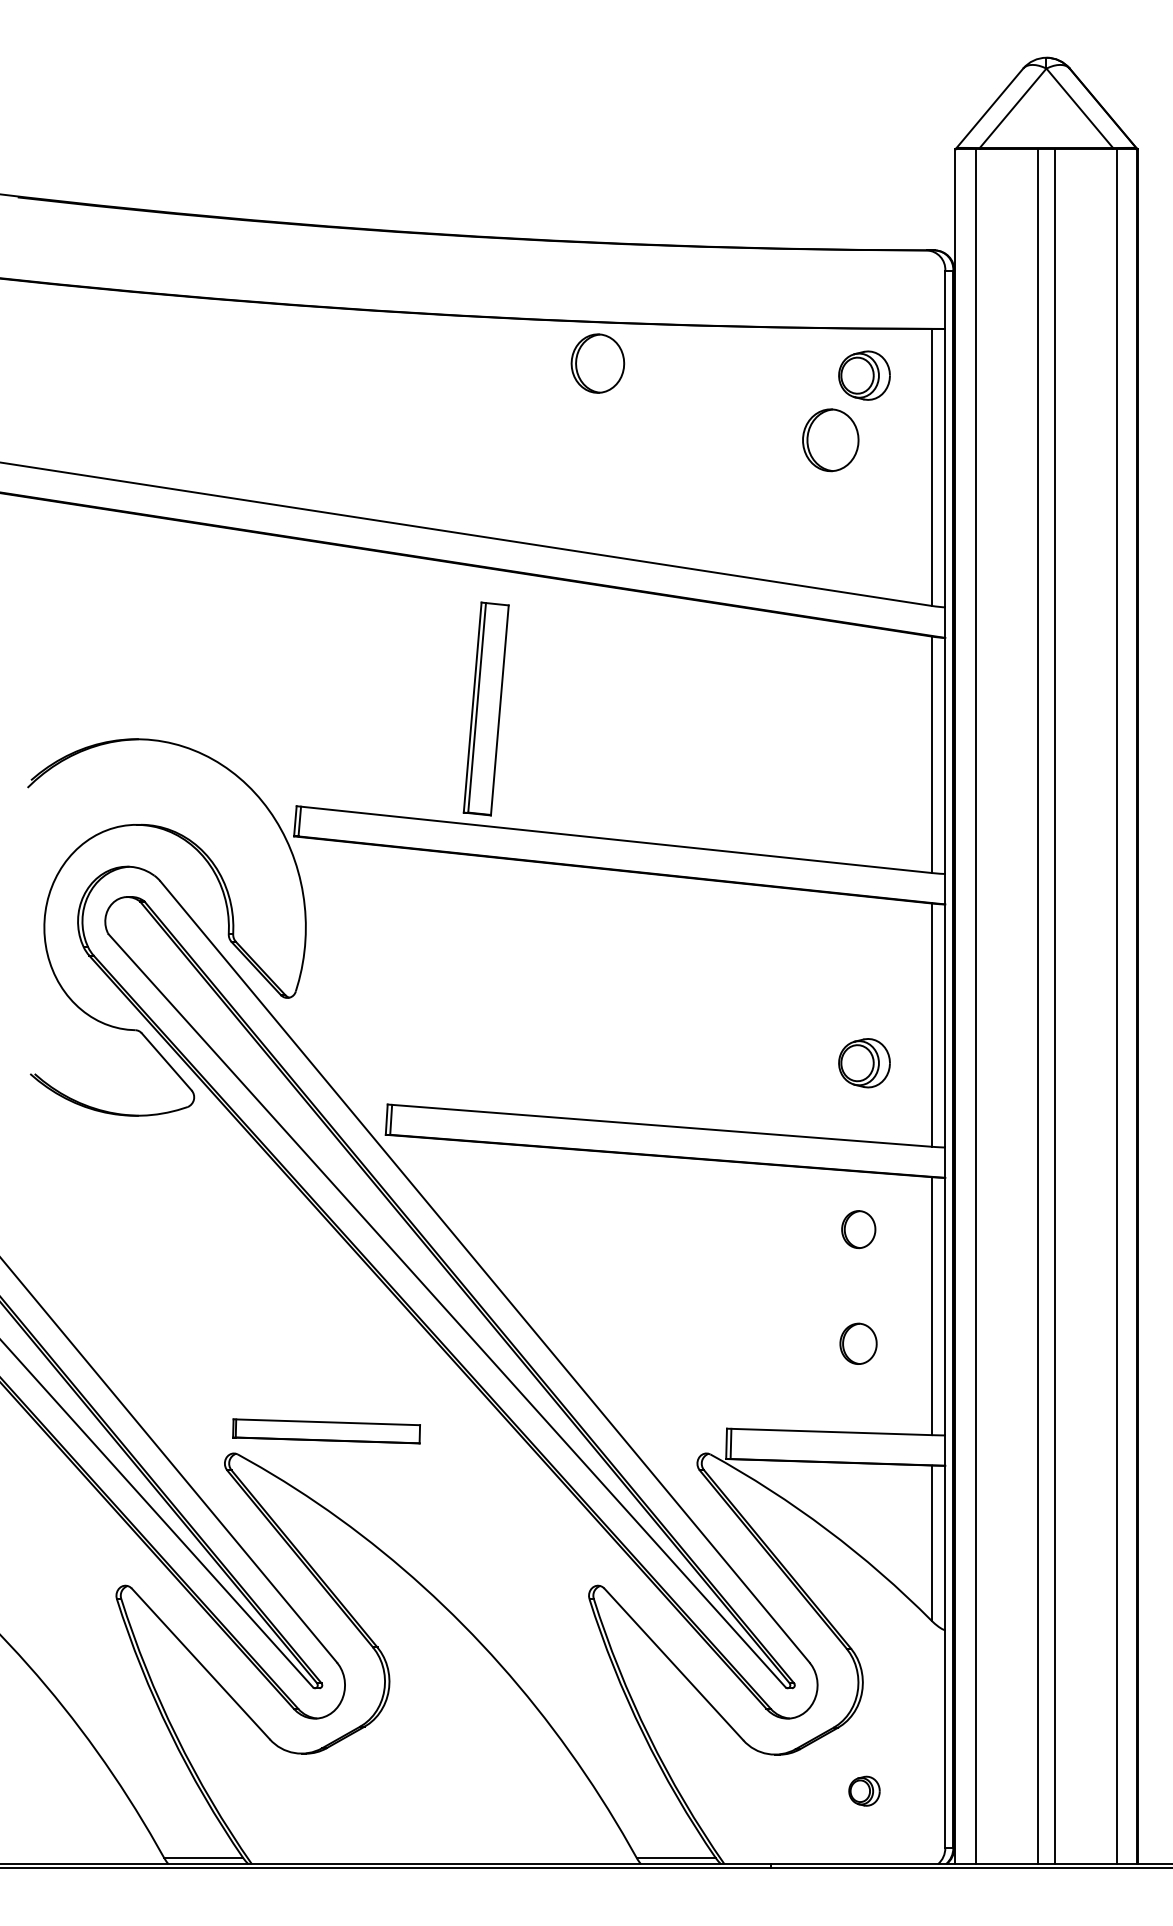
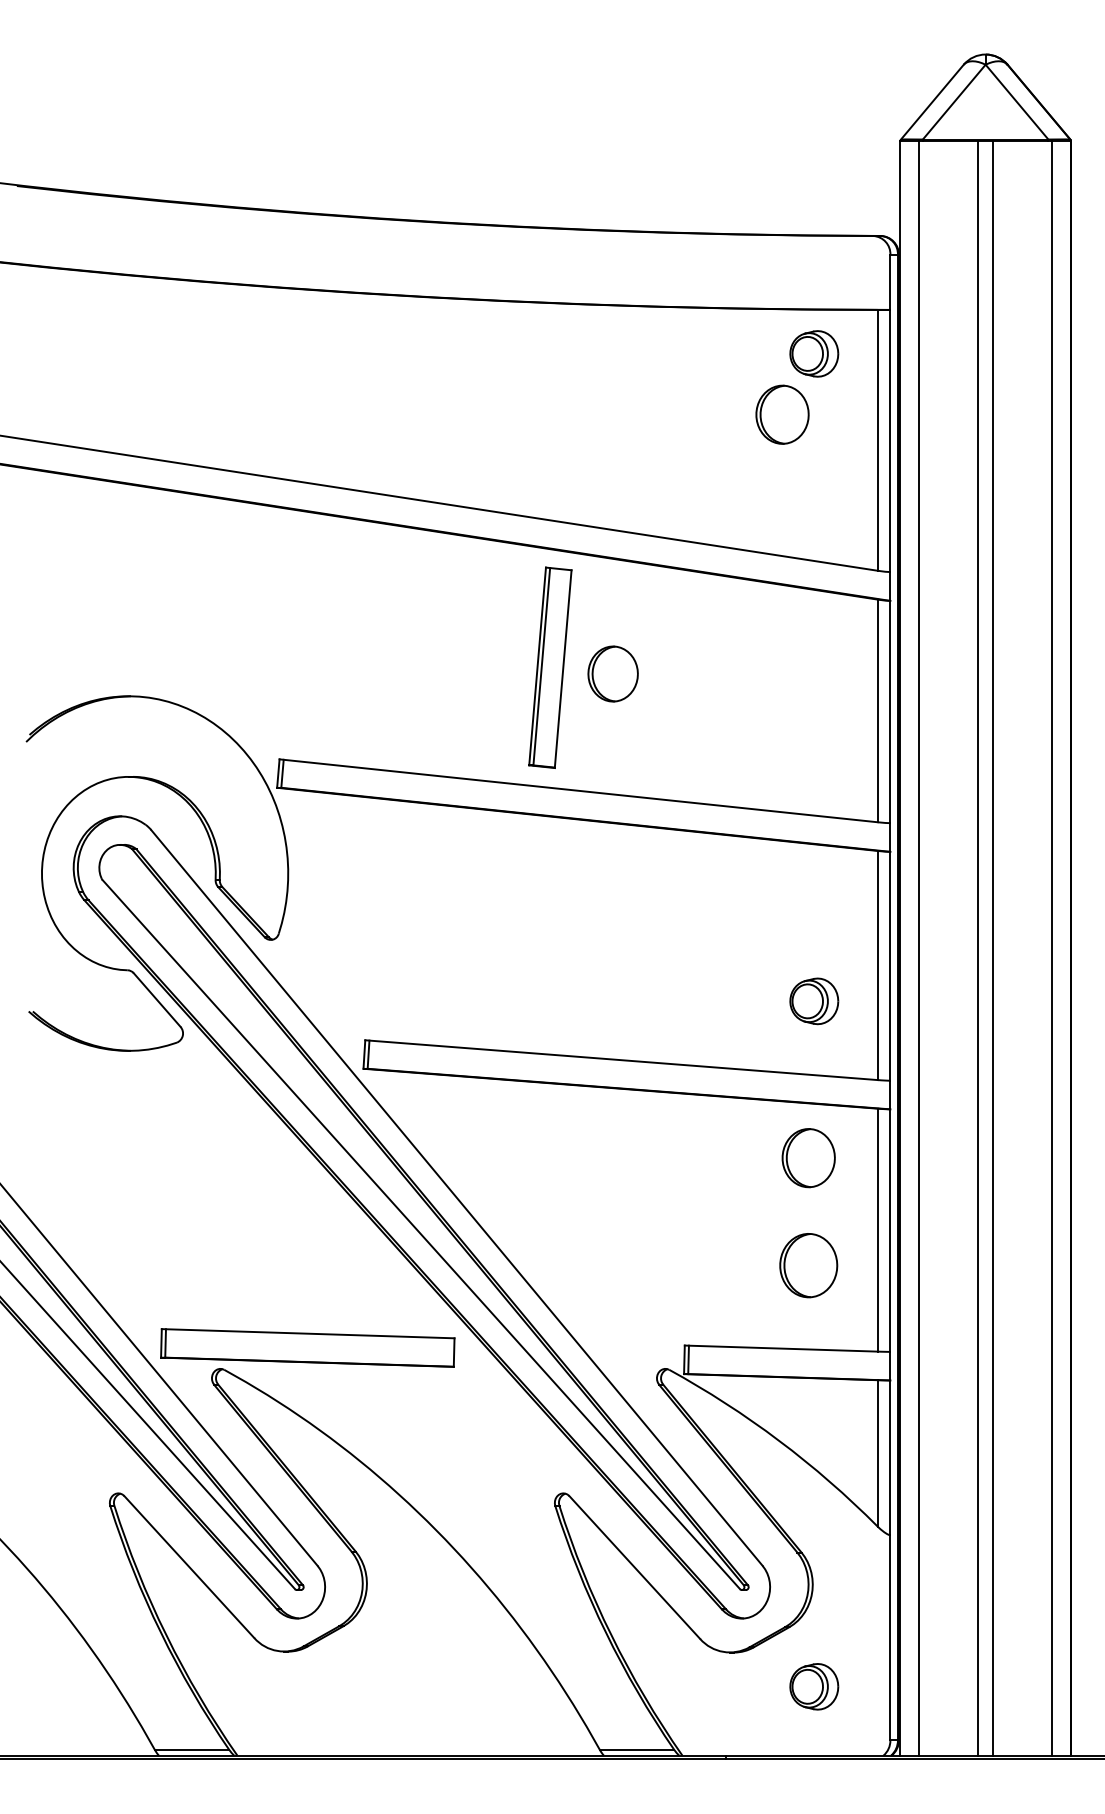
part: (597, 363) -> (612, 673), moved
part: (485, 708) -> (549, 667), moved
part: (858, 1229) -> (808, 1157), size x1.67
part: (858, 1343) -> (808, 1265), size x1.67
part: (326, 1431) -> (307, 1348), size x1.67
part: (864, 1791) -> (814, 1687), size x1.67

